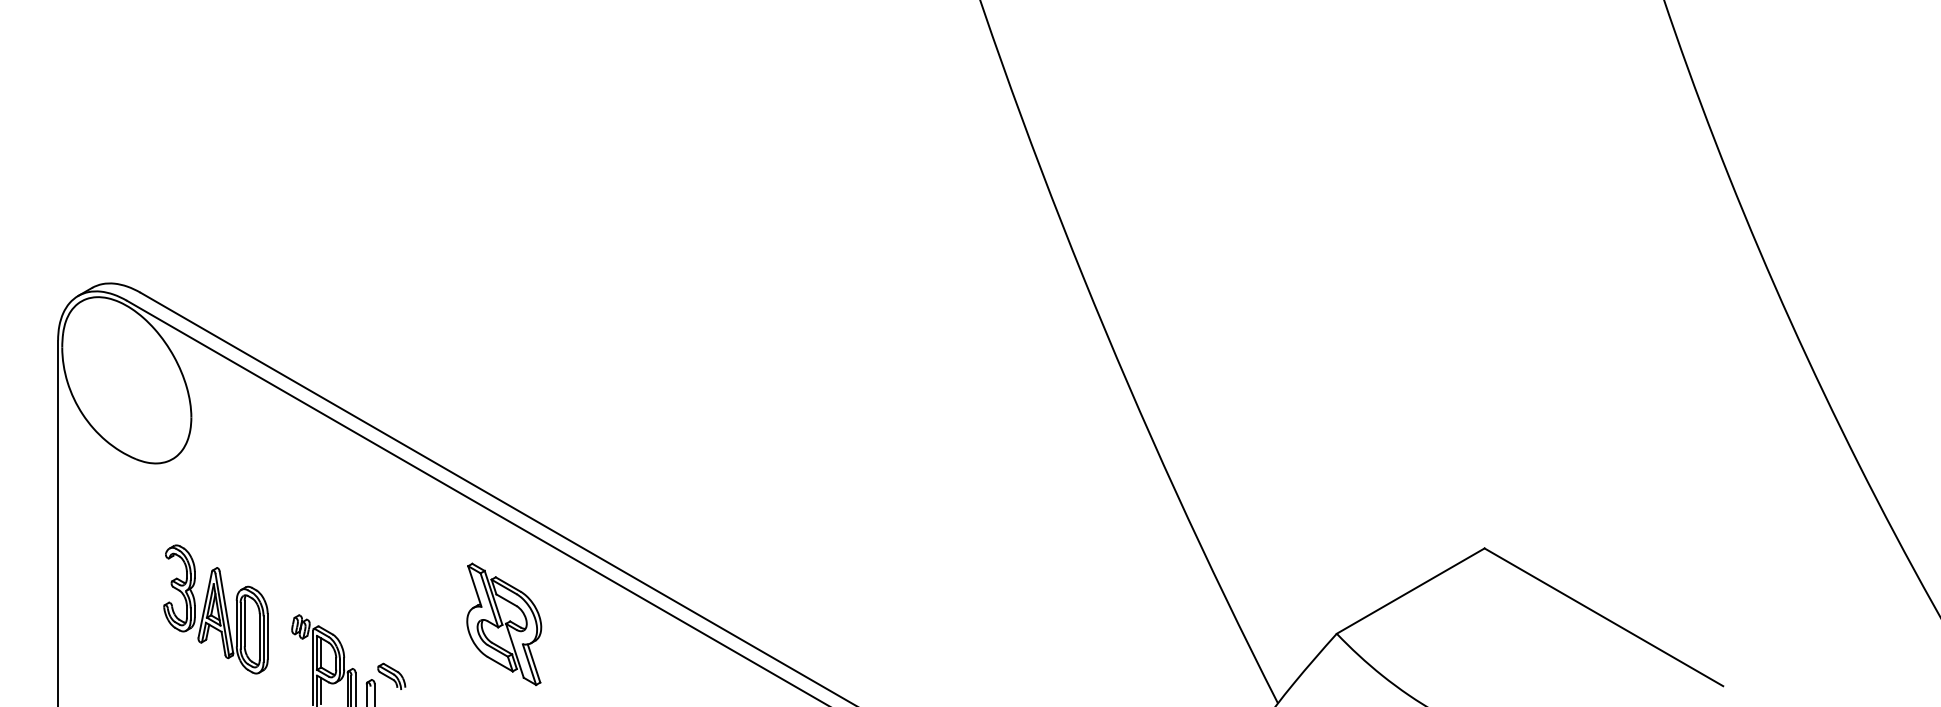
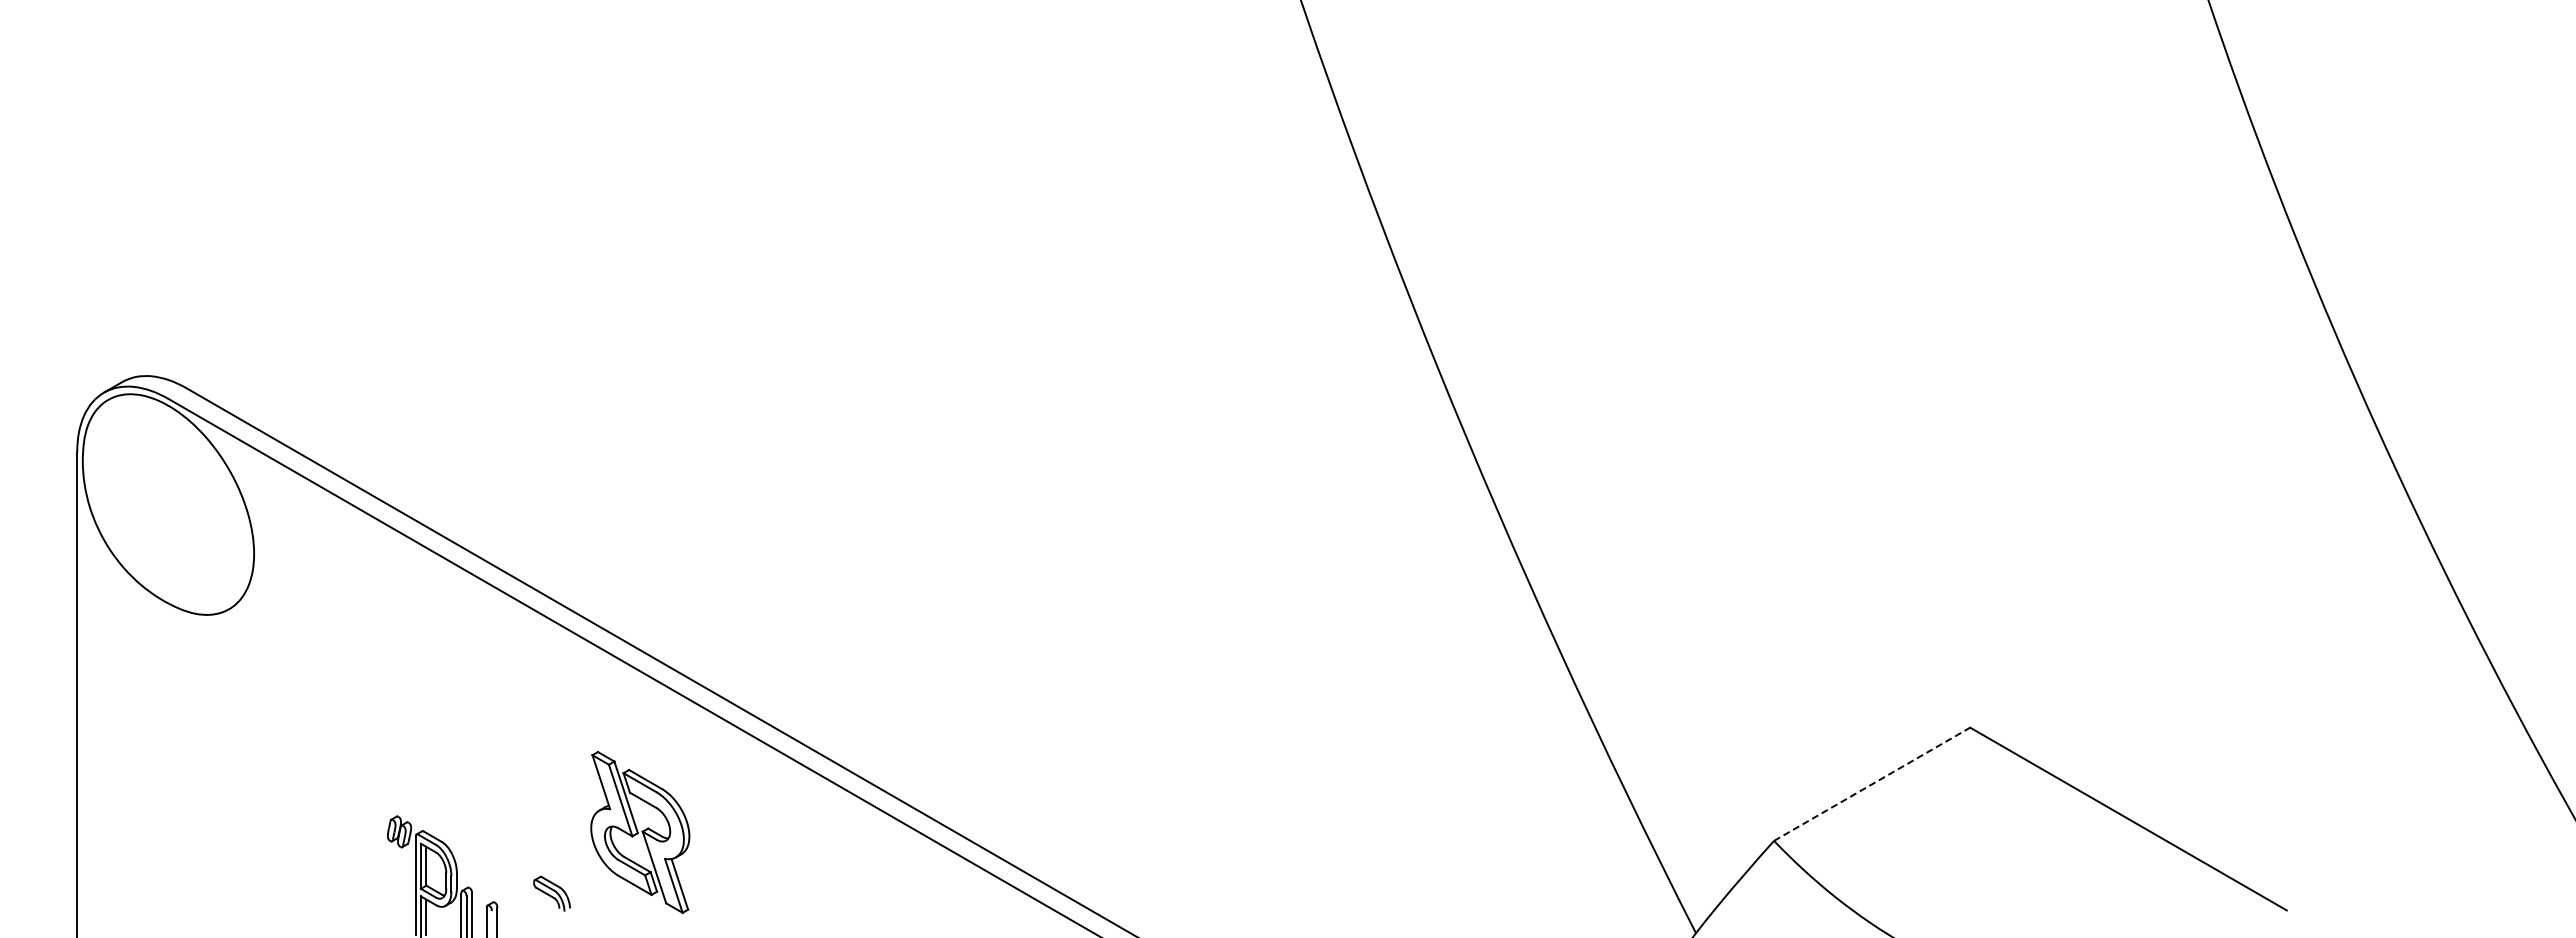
line: (1410, 591) -> (1872, 784), solid -> dashed
part: (215, 609) -> (286, 808), removed
part: (504, 624) -> (640, 832), moved
part: (391, 676) -> (551, 893), moved

